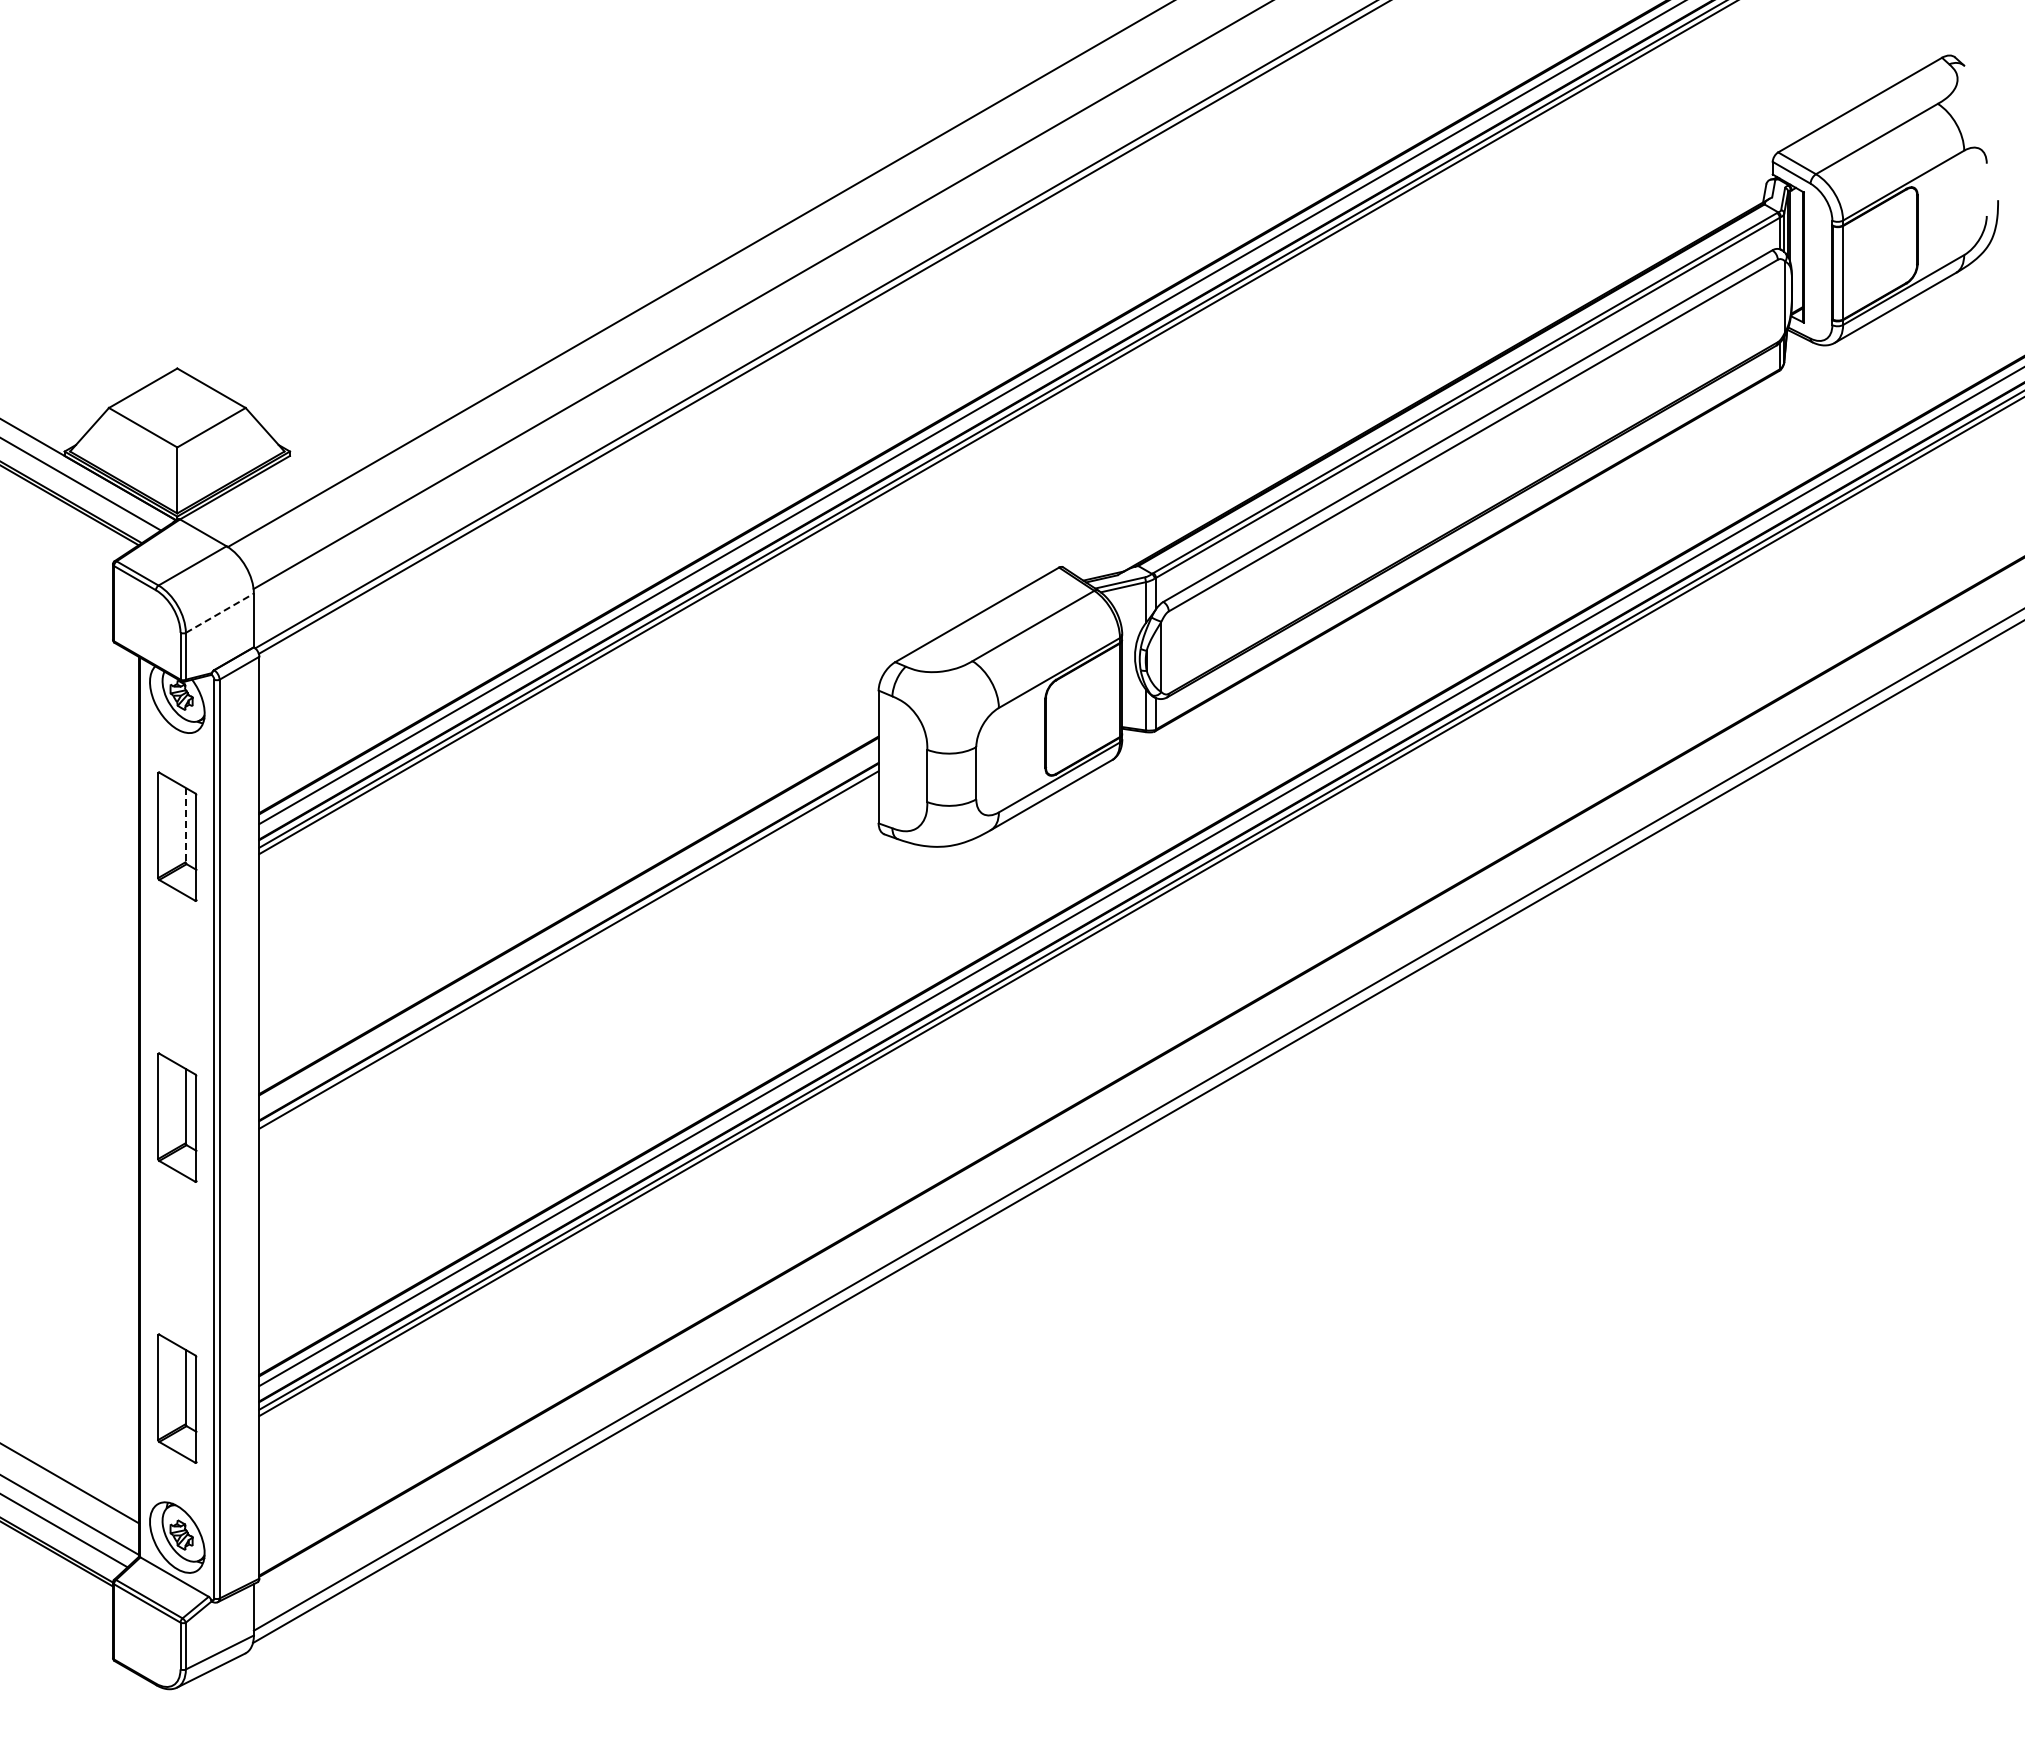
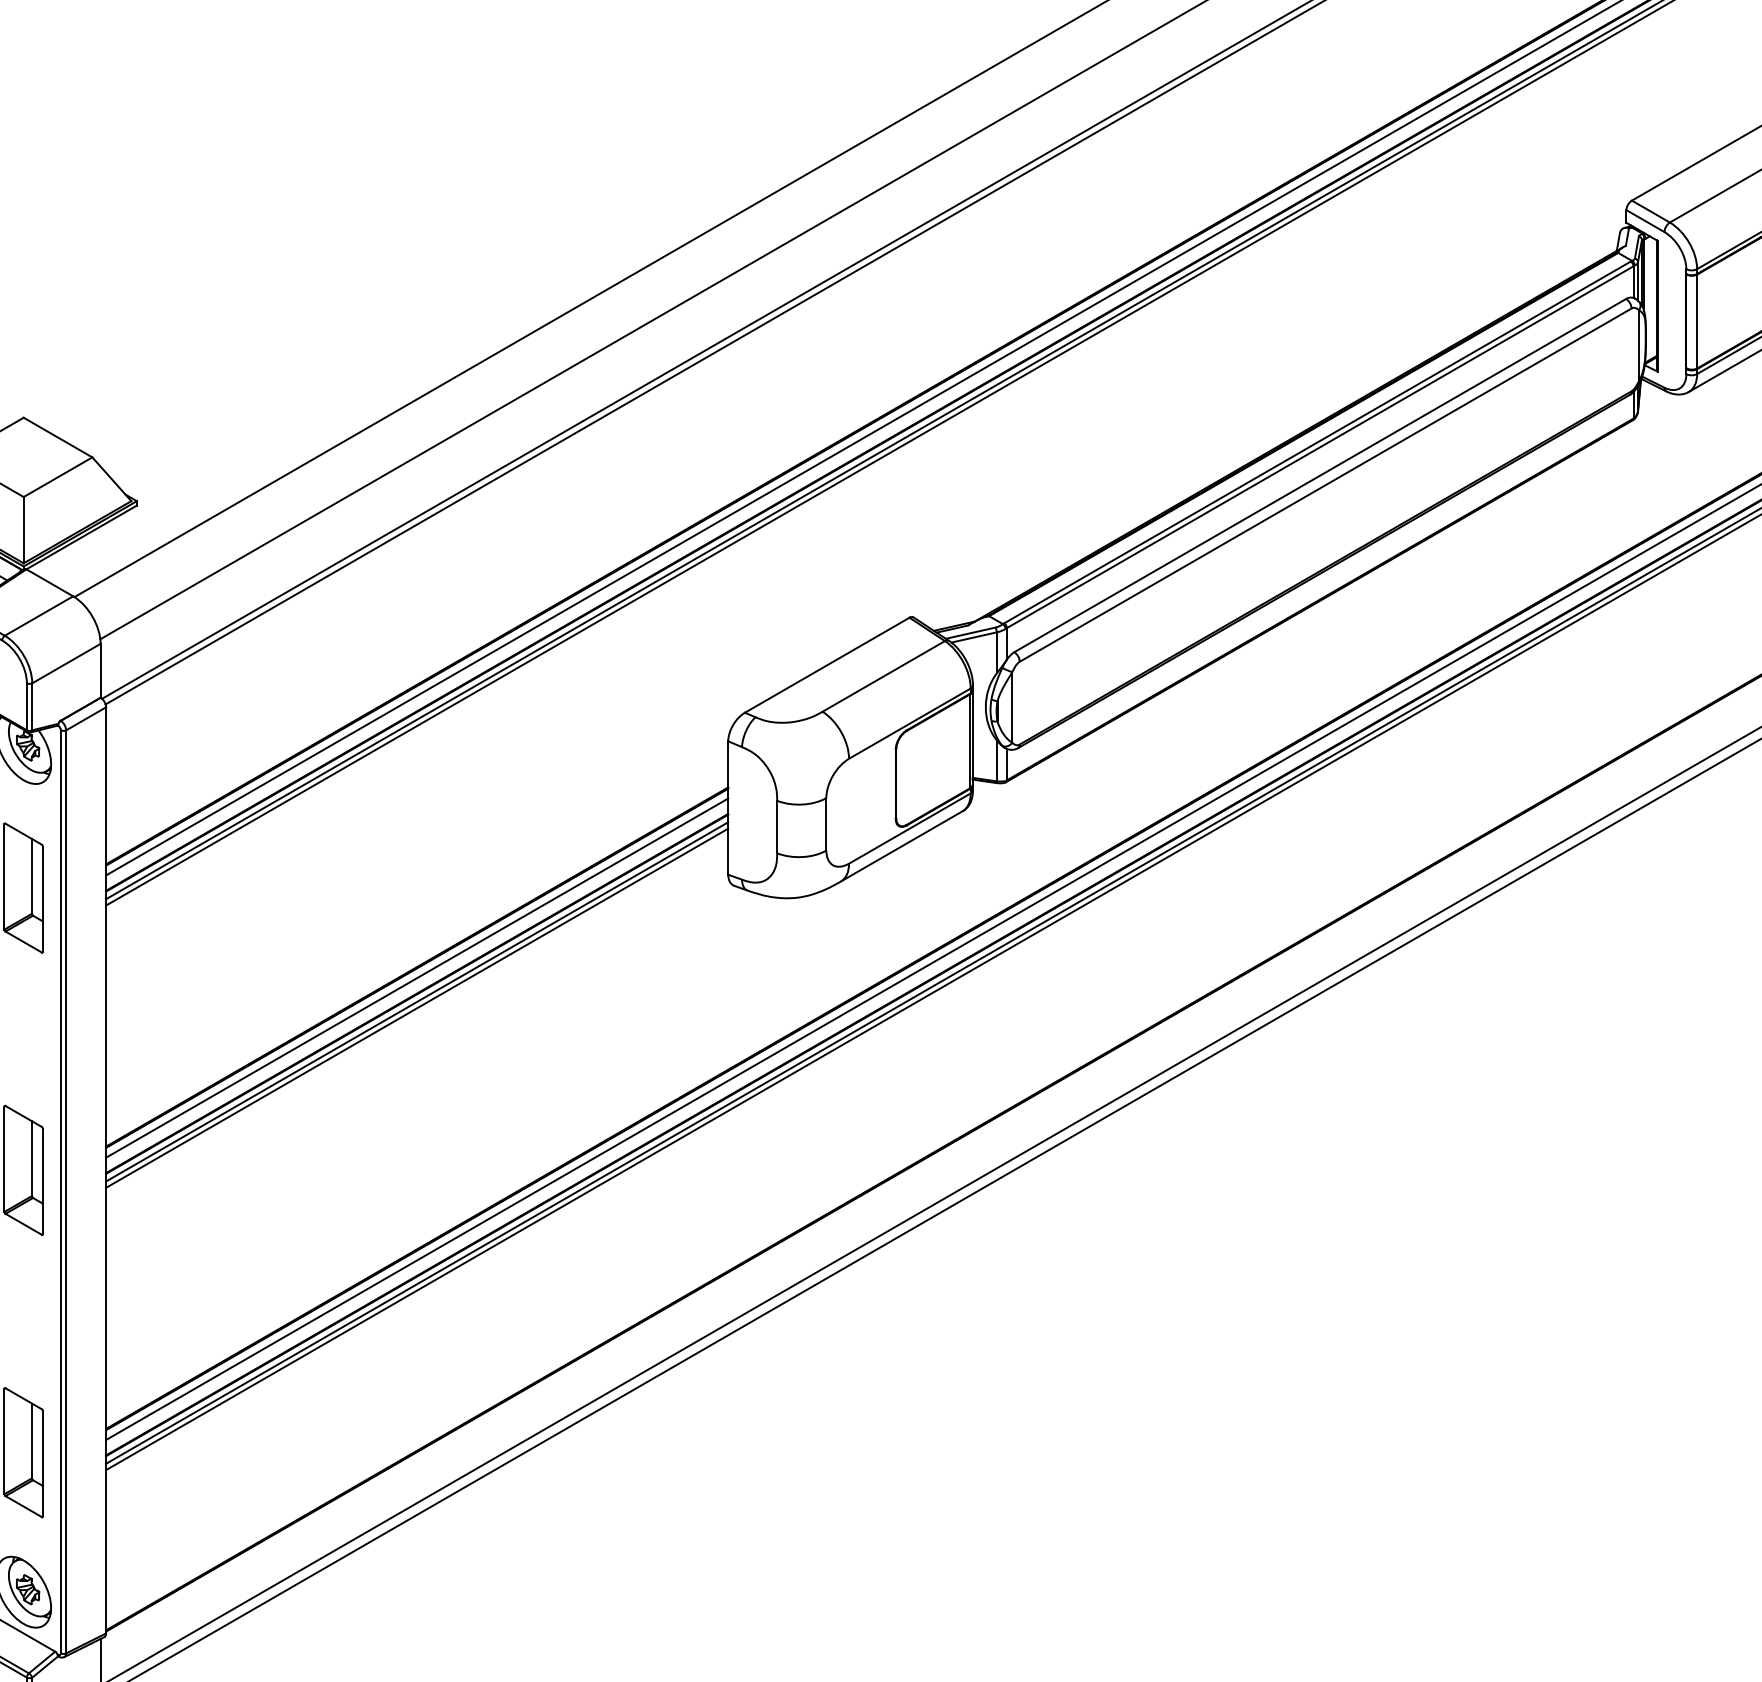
line: (220, 612) -> (67, 662), dashed -> solid
line: (185, 825) -> (31, 876), dashed -> solid
line: (568, 926) -> (416, 978), added
line: (568, 956) -> (416, 1008), added

